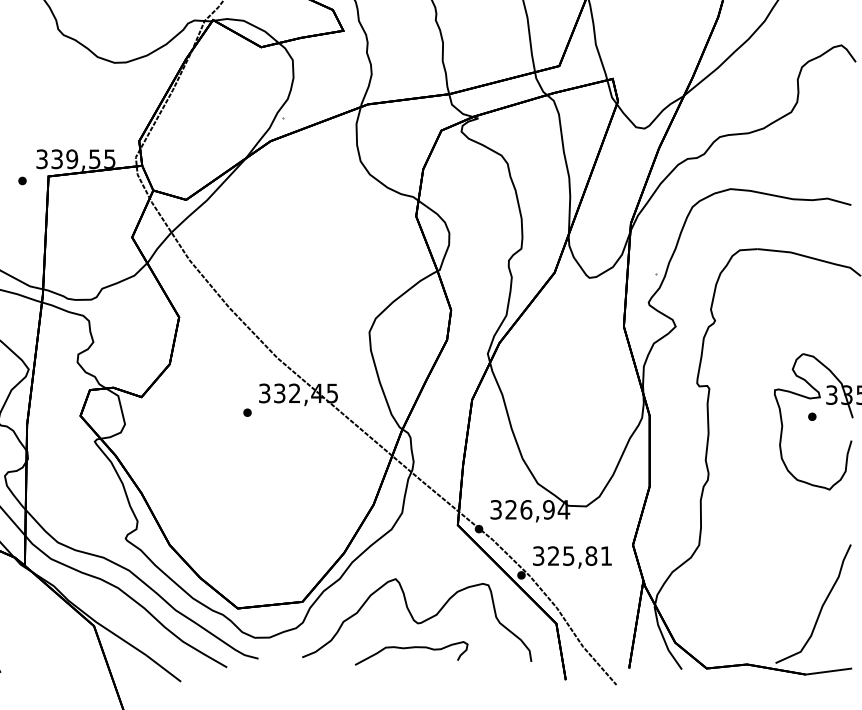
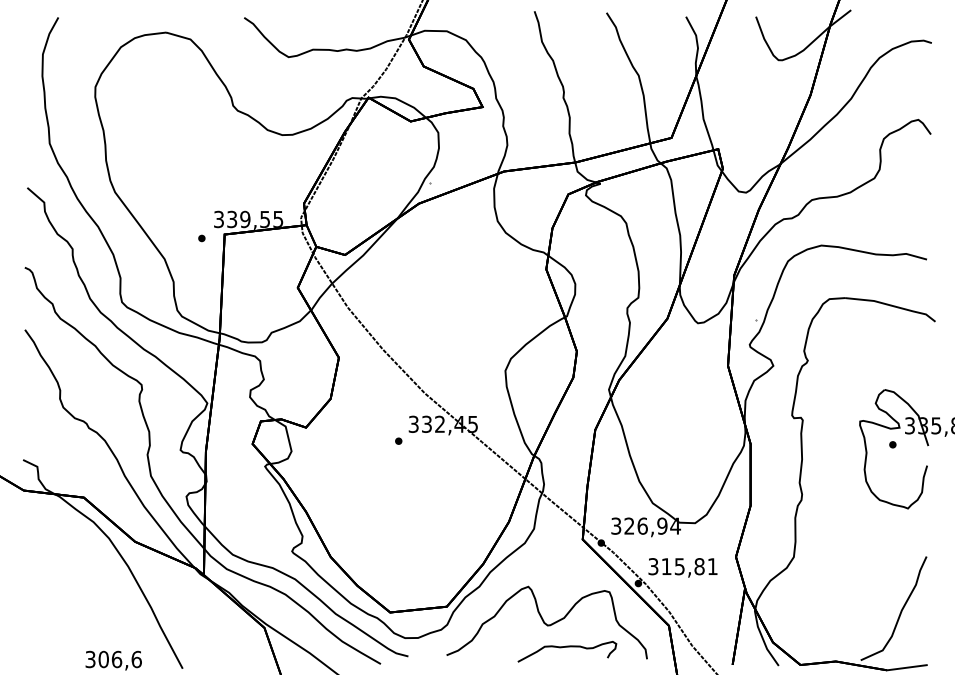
text: (553, 555) -> (666, 566), 325,81 -> 315,81
curve: (411, 648) -> (567, 647), moved

